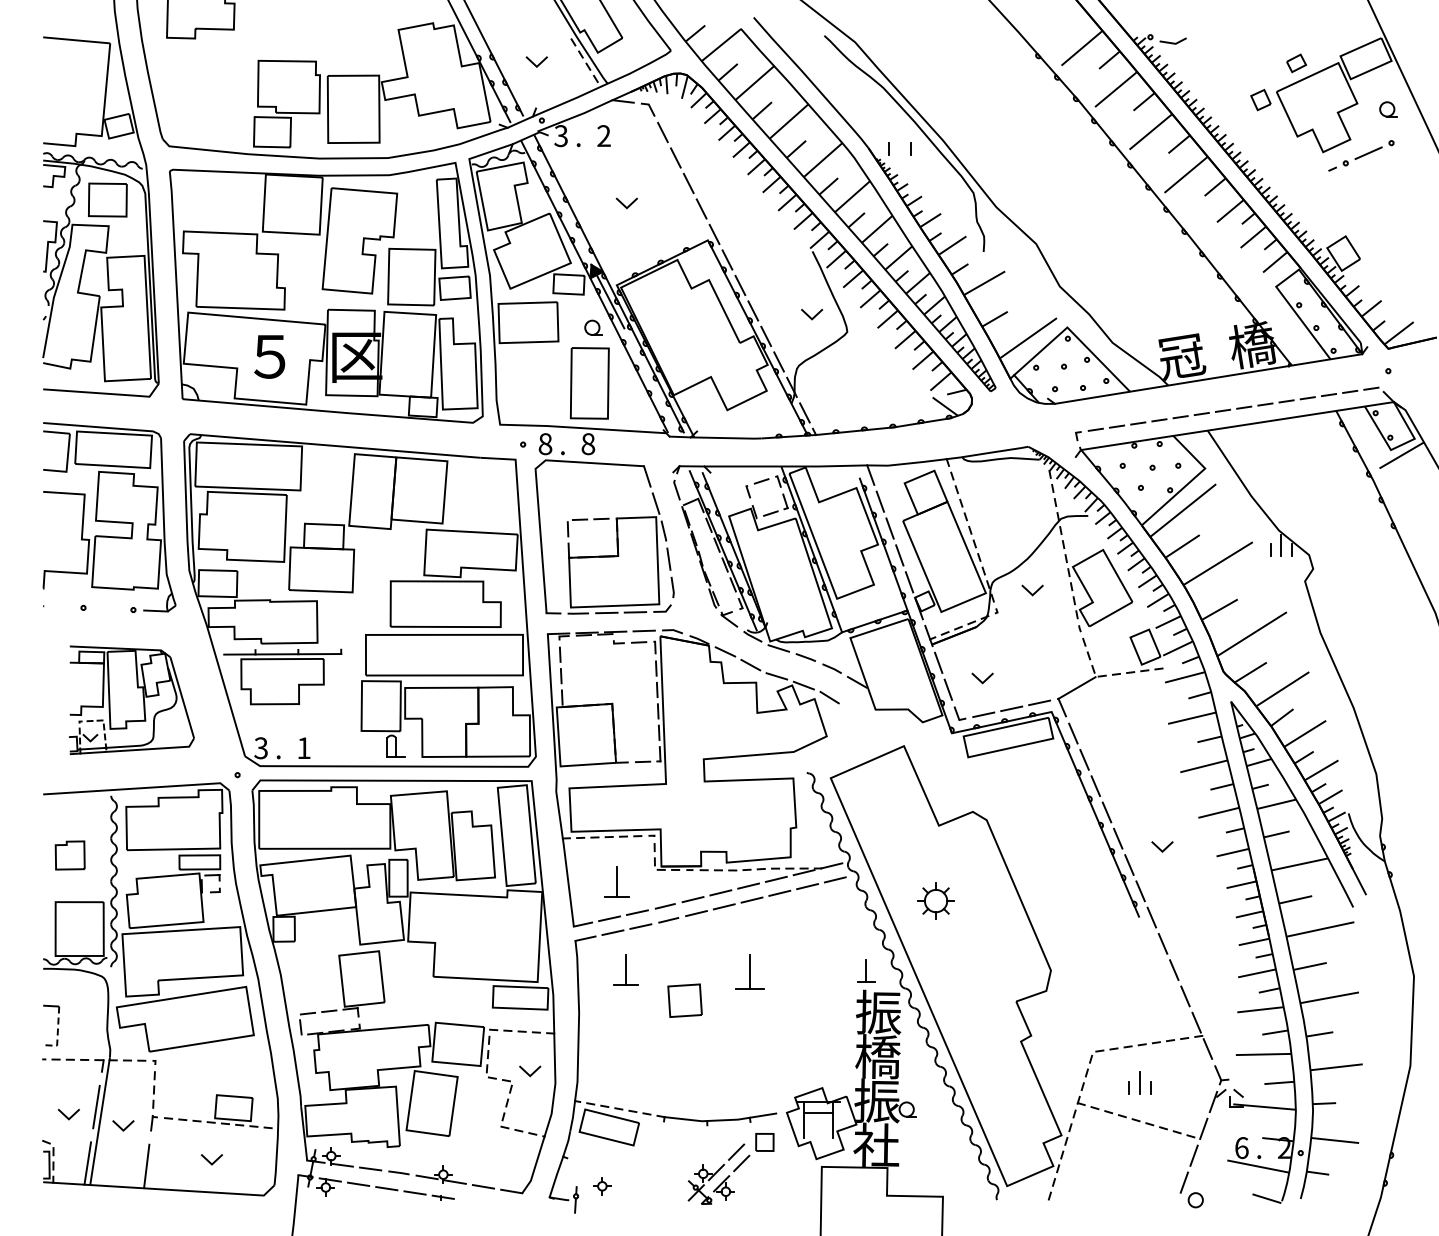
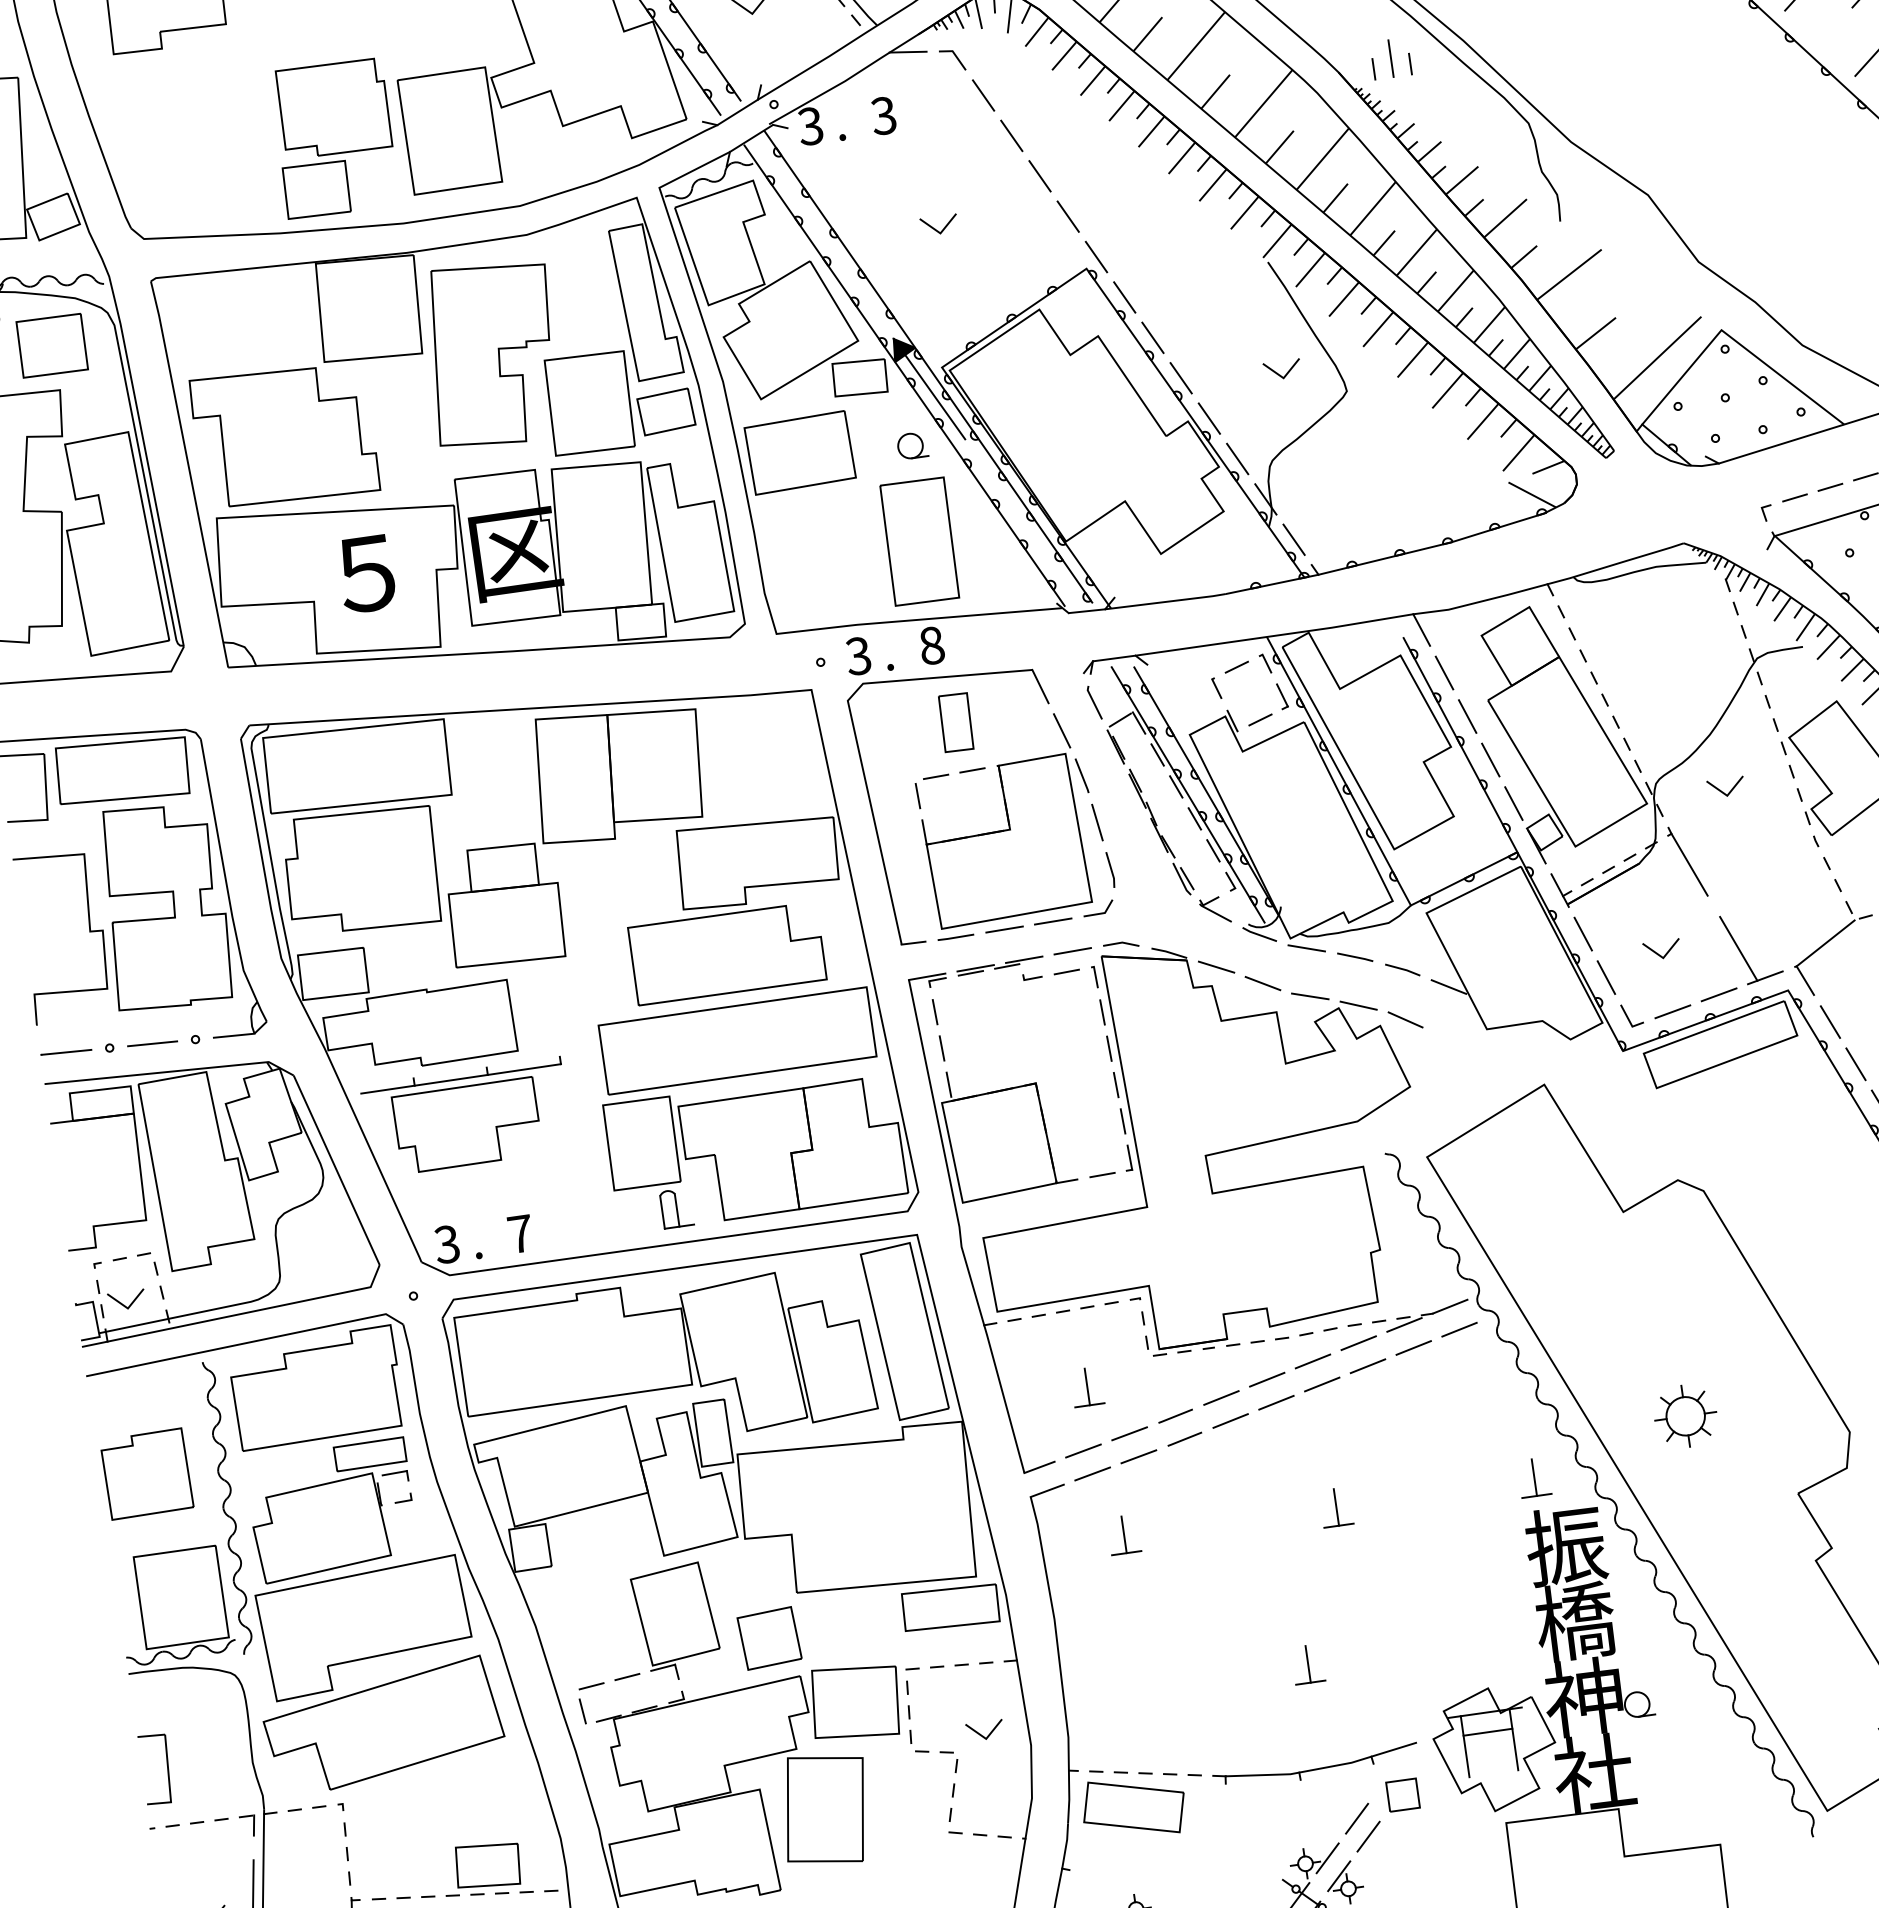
text: (603, 136) -> (883, 116), 2 -> 3
line: (899, 144) -> (1390, 58), added
text: (545, 444) -> (858, 656), 8 -> 3
part: (595, 489) -> (955, 721), added
line: (58, 606) -> (66, 1051), added
line: (108, 608) -> (152, 1042), added
line: (1005, 631) -> (1689, 864), added
line: (1026, 683) -> (1738, 947), added
part: (131, 700) -> (214, 1194), size x1.43
text: (303, 747) -> (519, 1232), 1 -> 7
part: (70, 855) -> (147, 1473), size x1.67
part: (616, 882) -> (1086, 1387), size x0.71
part: (935, 900) -> (1684, 1415), moved
part: (625, 970) -> (1123, 1535), size x0.71
part: (750, 971) -> (1336, 1506), size x0.62
part: (684, 1000) -> (768, 1638), moved
line: (57, 1034) -> (168, 1782), dashed -> solid
part: (721, 1059) -> (1308, 1664), added
text: (876, 1100) -> (1583, 1696), 振 -> 神

